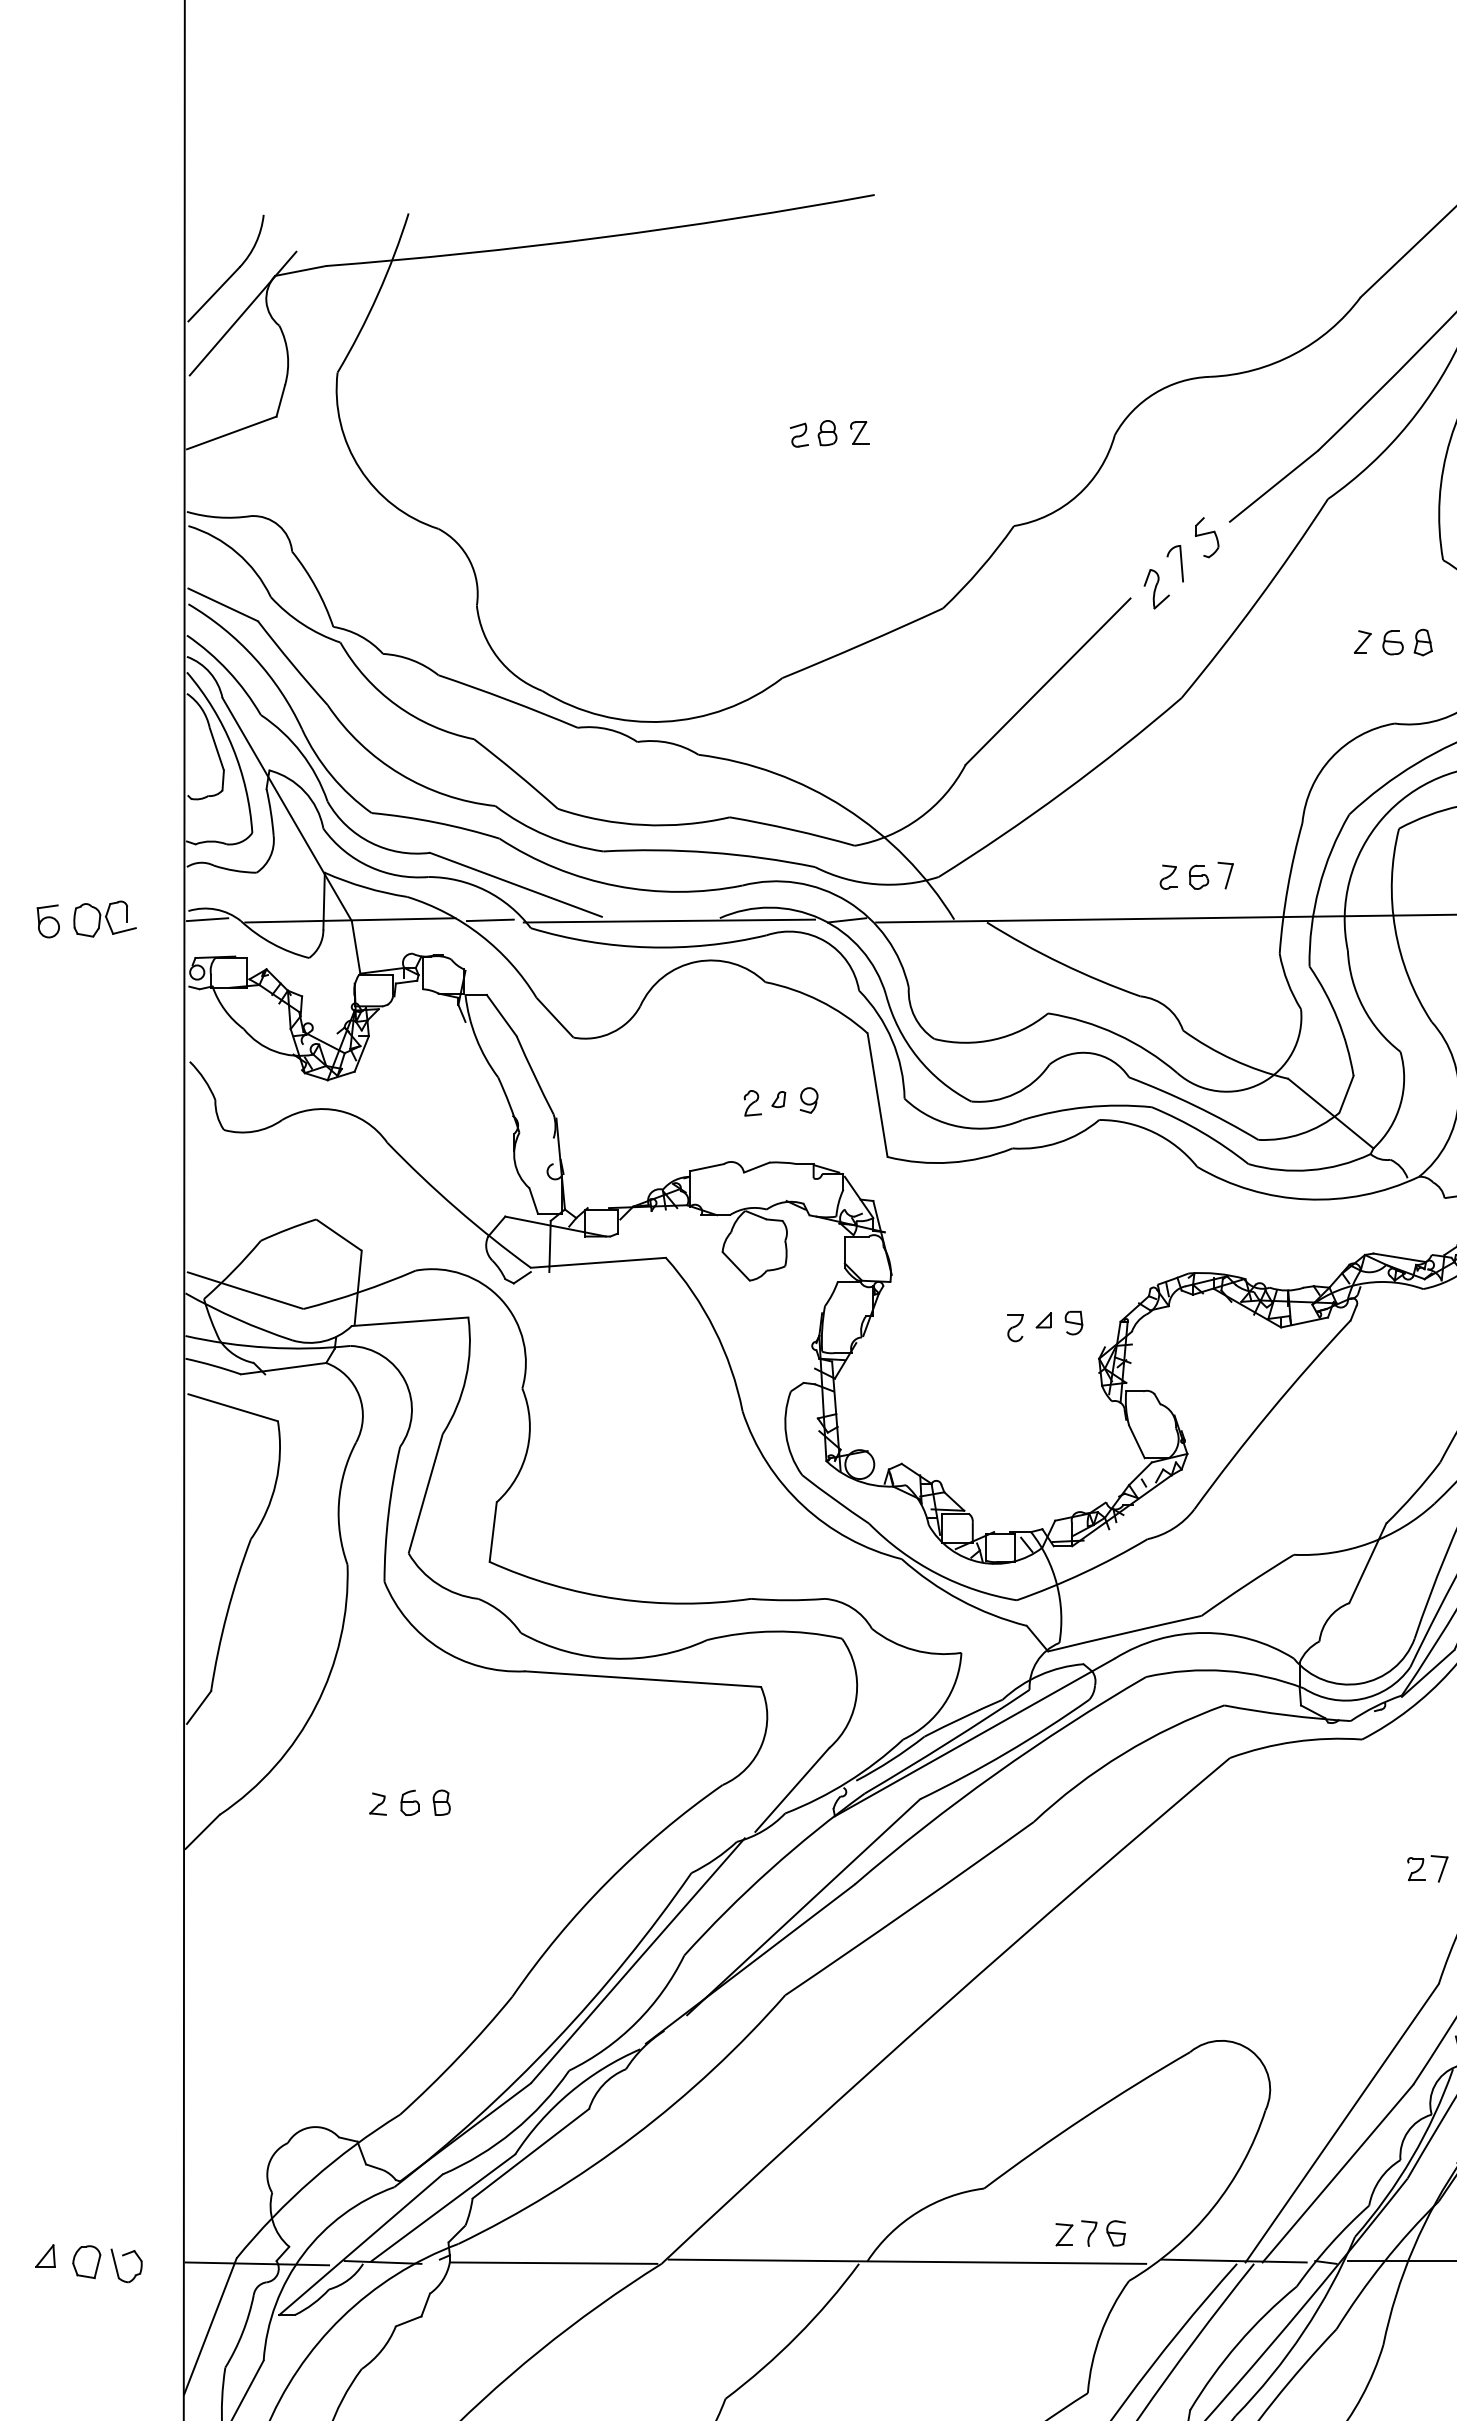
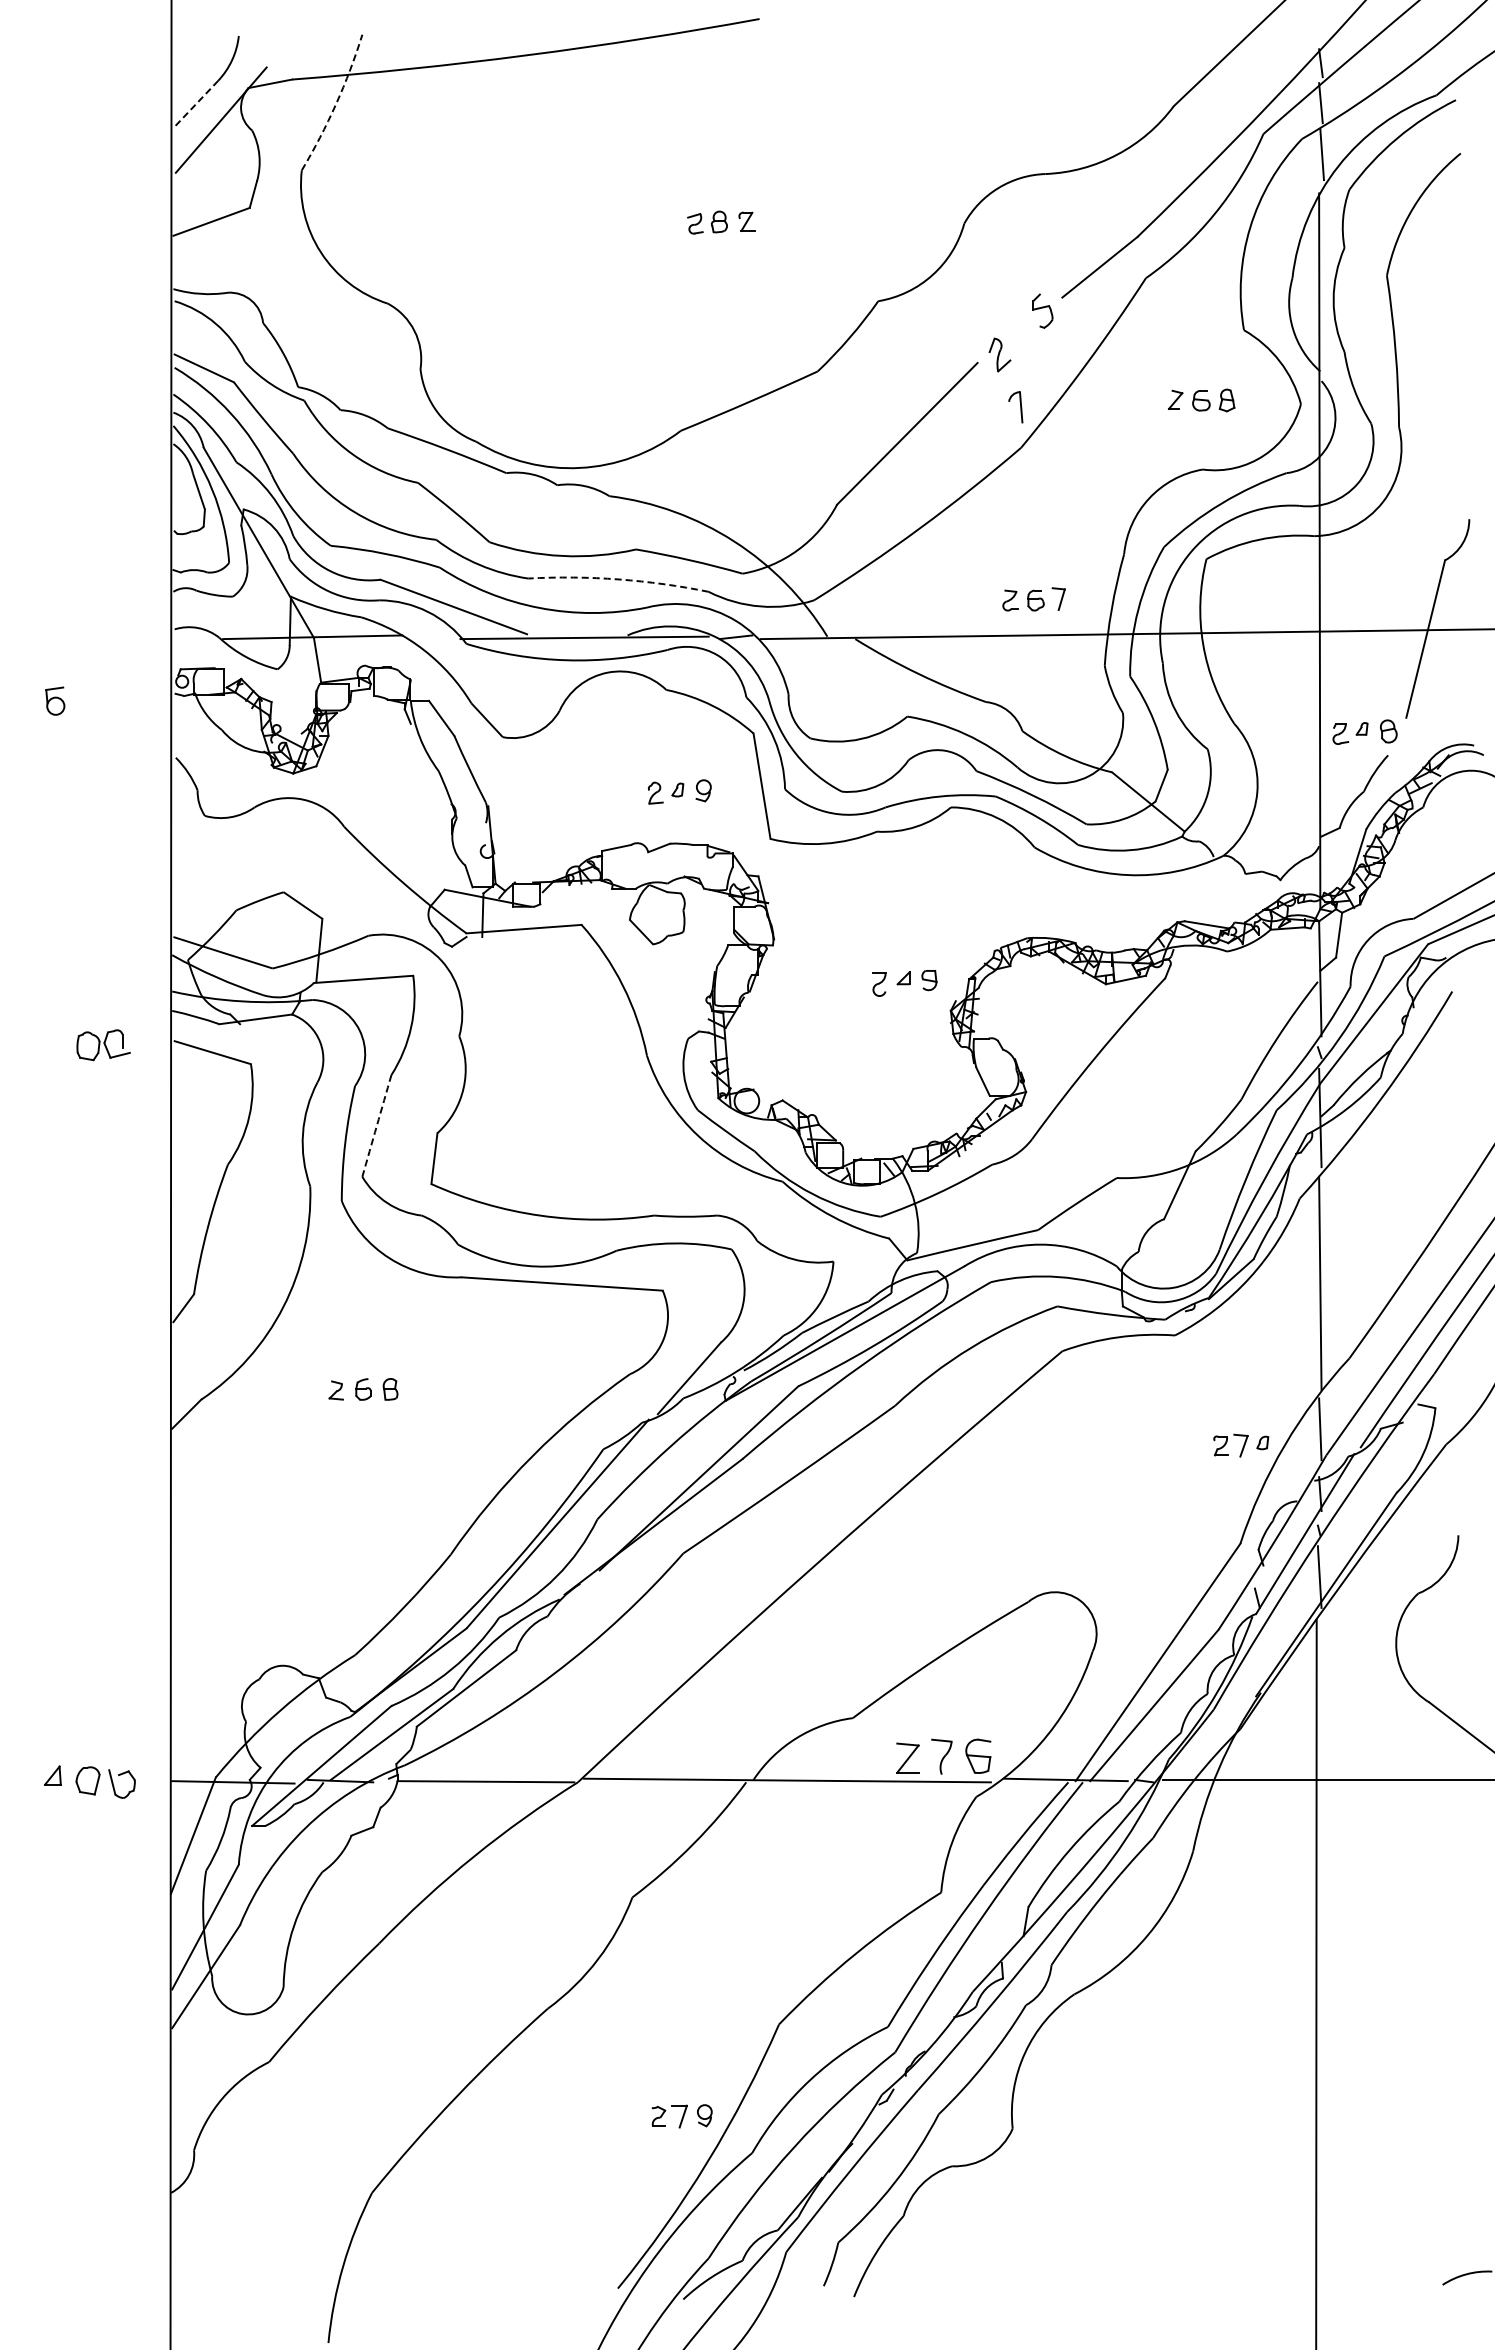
line: (214, 294) -> (196, 103), solid -> dashed
arc: (378, 295) -> (336, 104), solid -> dashed
part: (1174, 563) -> (1015, 407), moved
arc: (709, 852) -> (618, 579), solid -> dashed
part: (104, 919) -> (103, 1045), moved
line: (207, 919) -> (190, 636), removed
line: (489, 919) -> (431, 636), removed
part: (48, 920) -> (55, 700), moved
arc: (425, 1493) -> (376, 1125), solid -> dashed
part: (1090, 2233) -> (943, 1756), size x1.6

